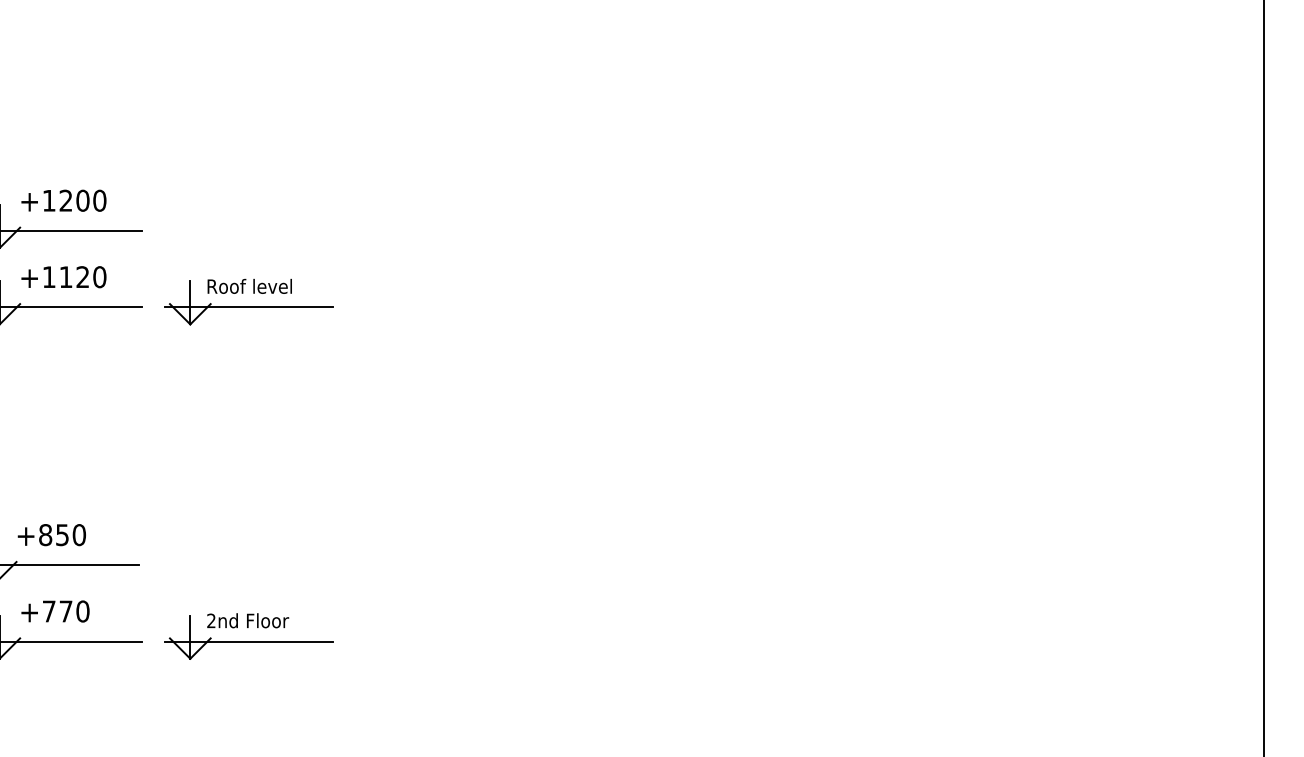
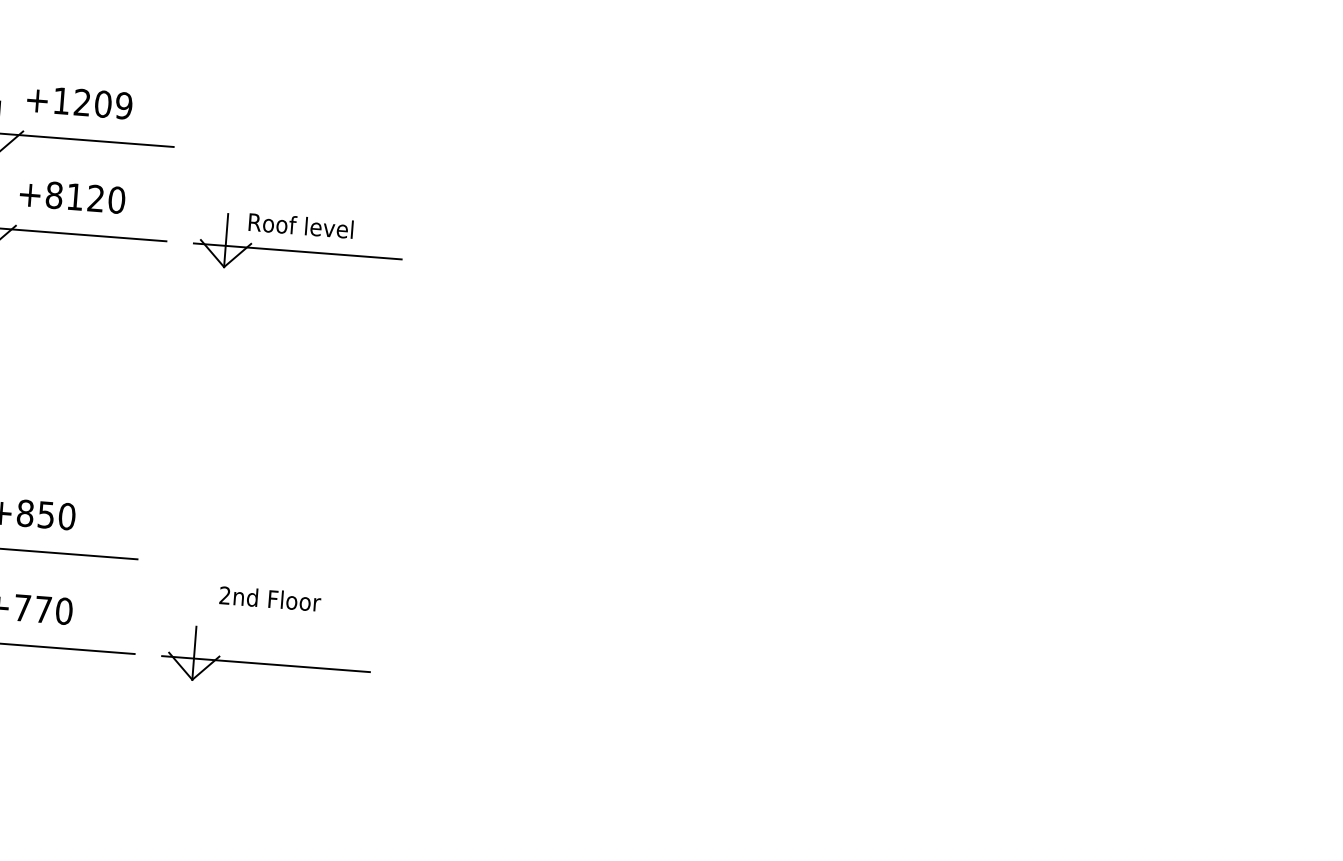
text: (99, 200) -> (123, 105), +1200 -> +1209
text: (48, 277) -> (53, 195), +1120 -> +8120
text: (248, 620) -> (270, 598), moved

